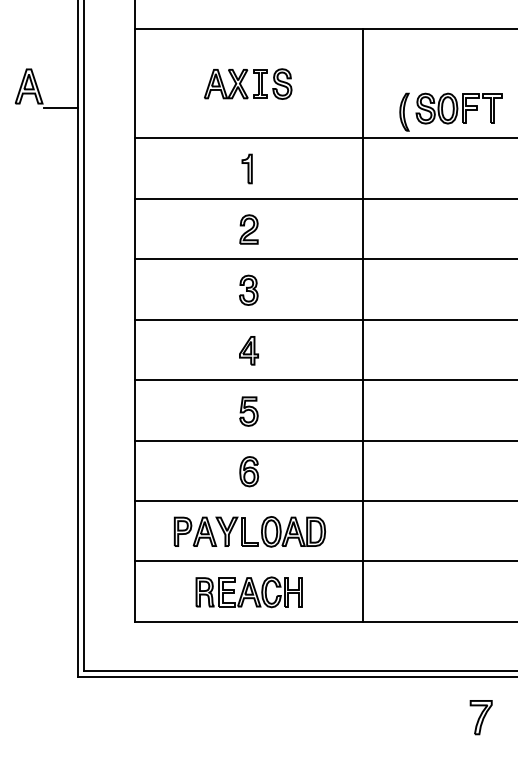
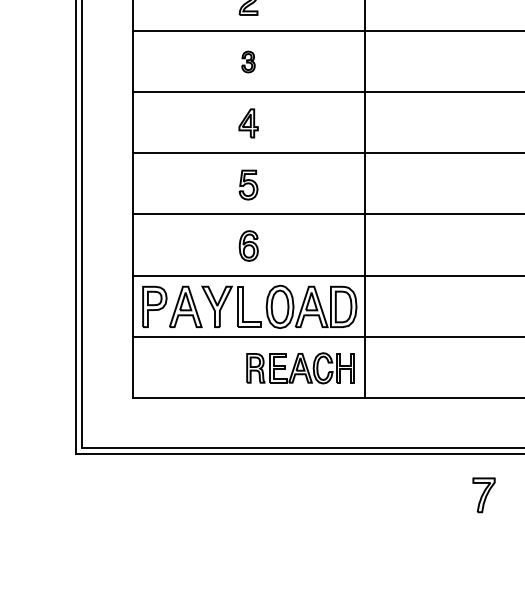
part: (248, 289) -> (248, 61), size x0.7
part: (249, 531) -> (249, 306), size x1.4
part: (248, 592) -> (299, 368), moved

